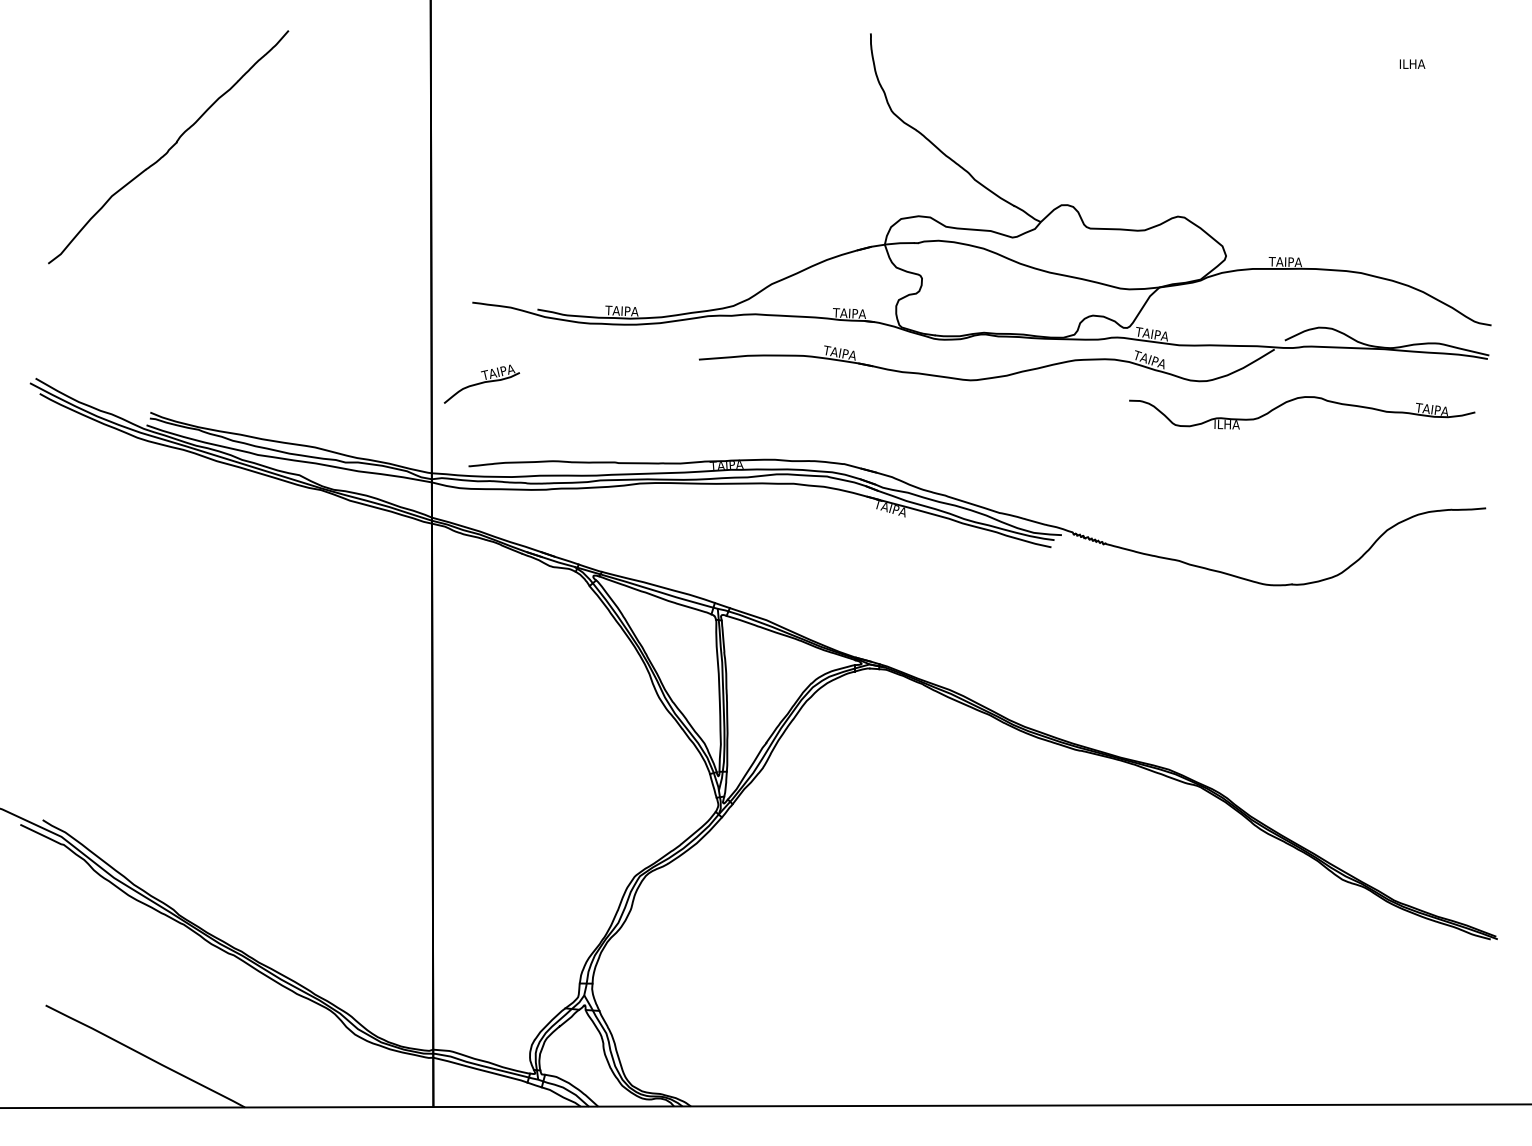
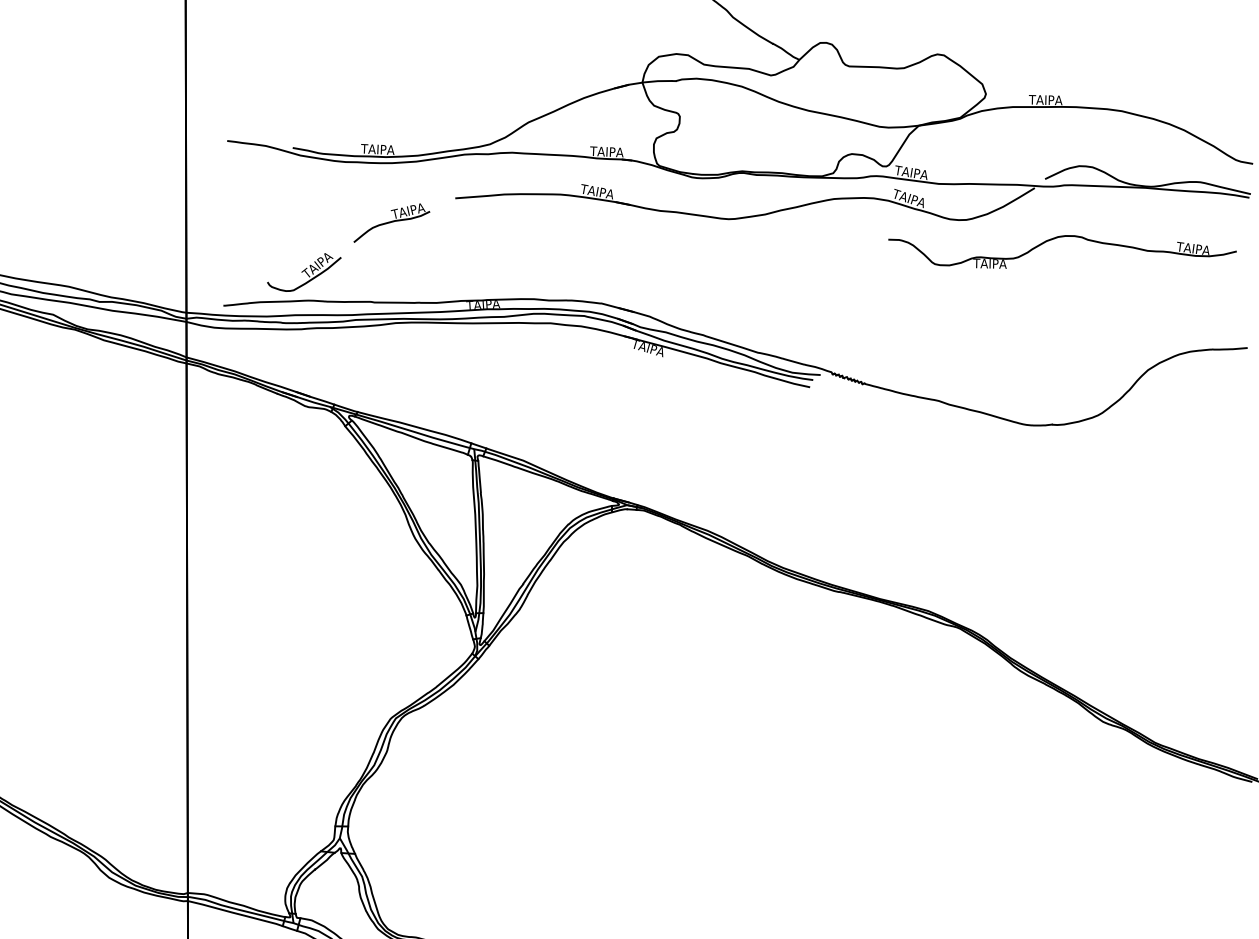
part: (481, 383) -> (391, 222), moved
text: (1229, 424) -> (989, 263), ILHA -> TAIPA
part: (548, 433) -> (303, 272), added

